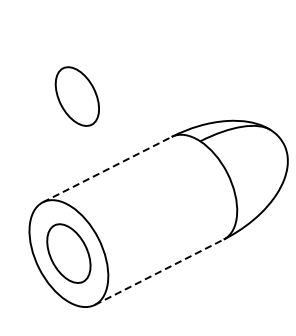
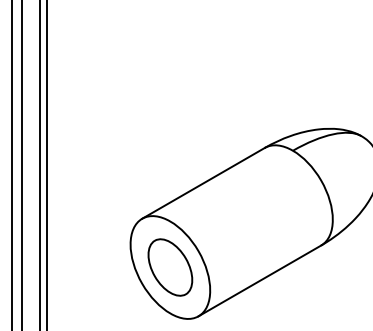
part: (77, 96) -> (170, 113), removed
line: (107, 169) -> (203, 183), dashed -> solid
line: (159, 271) -> (259, 280), dashed -> solid

